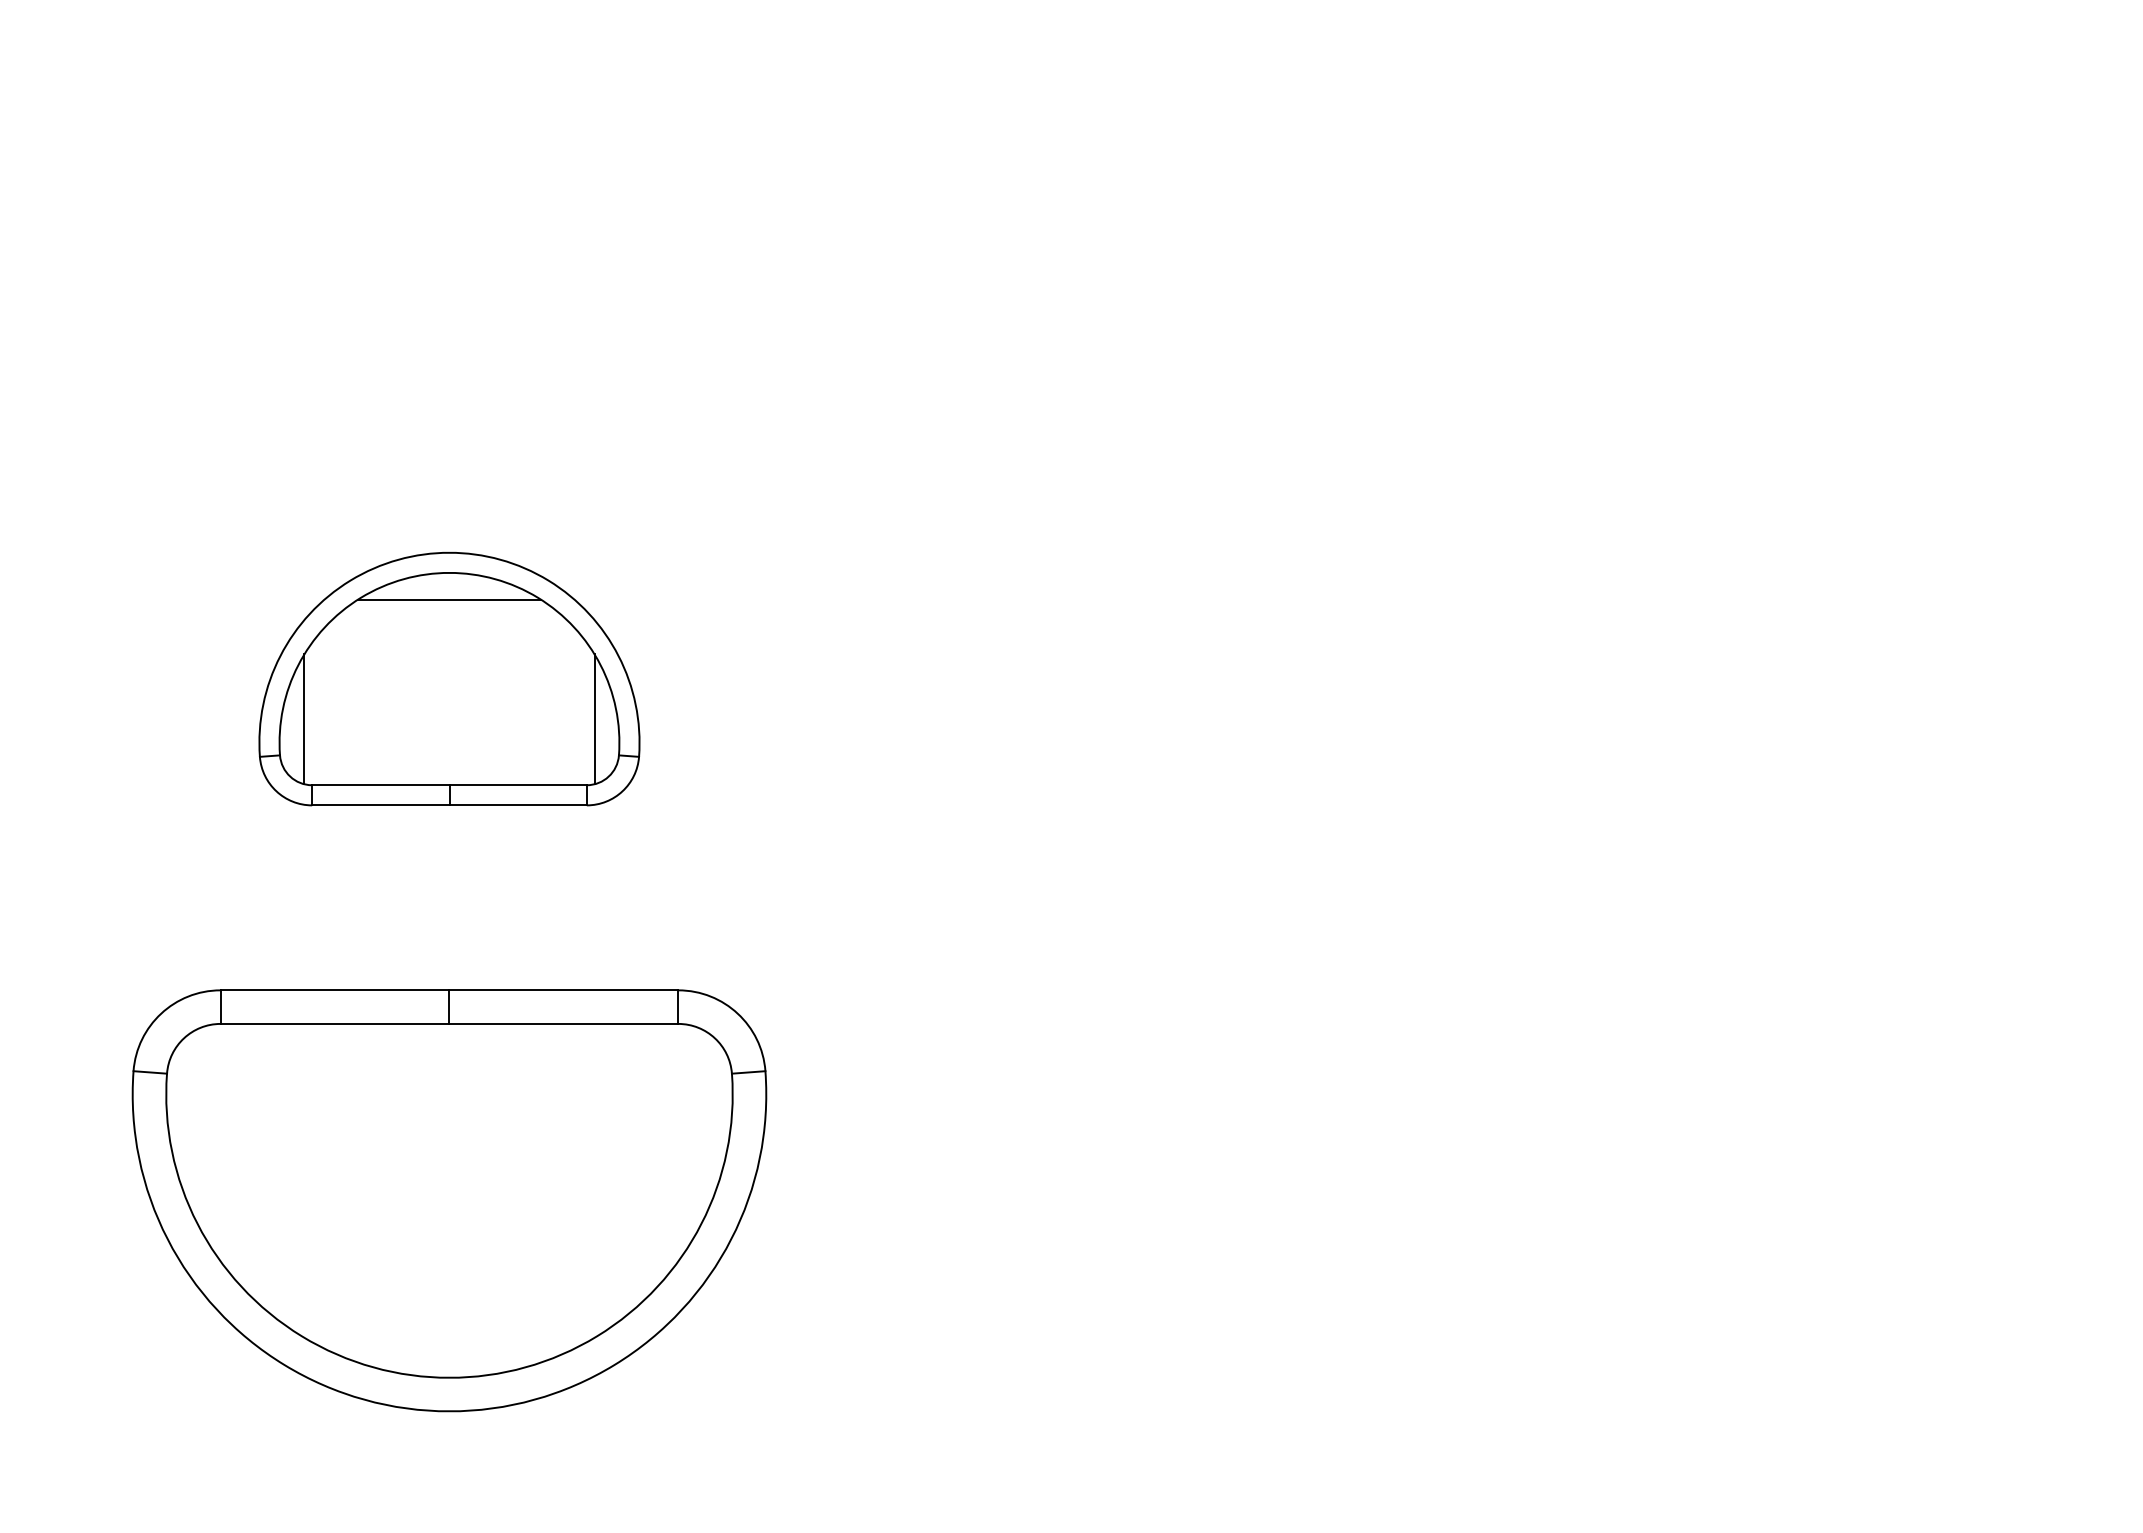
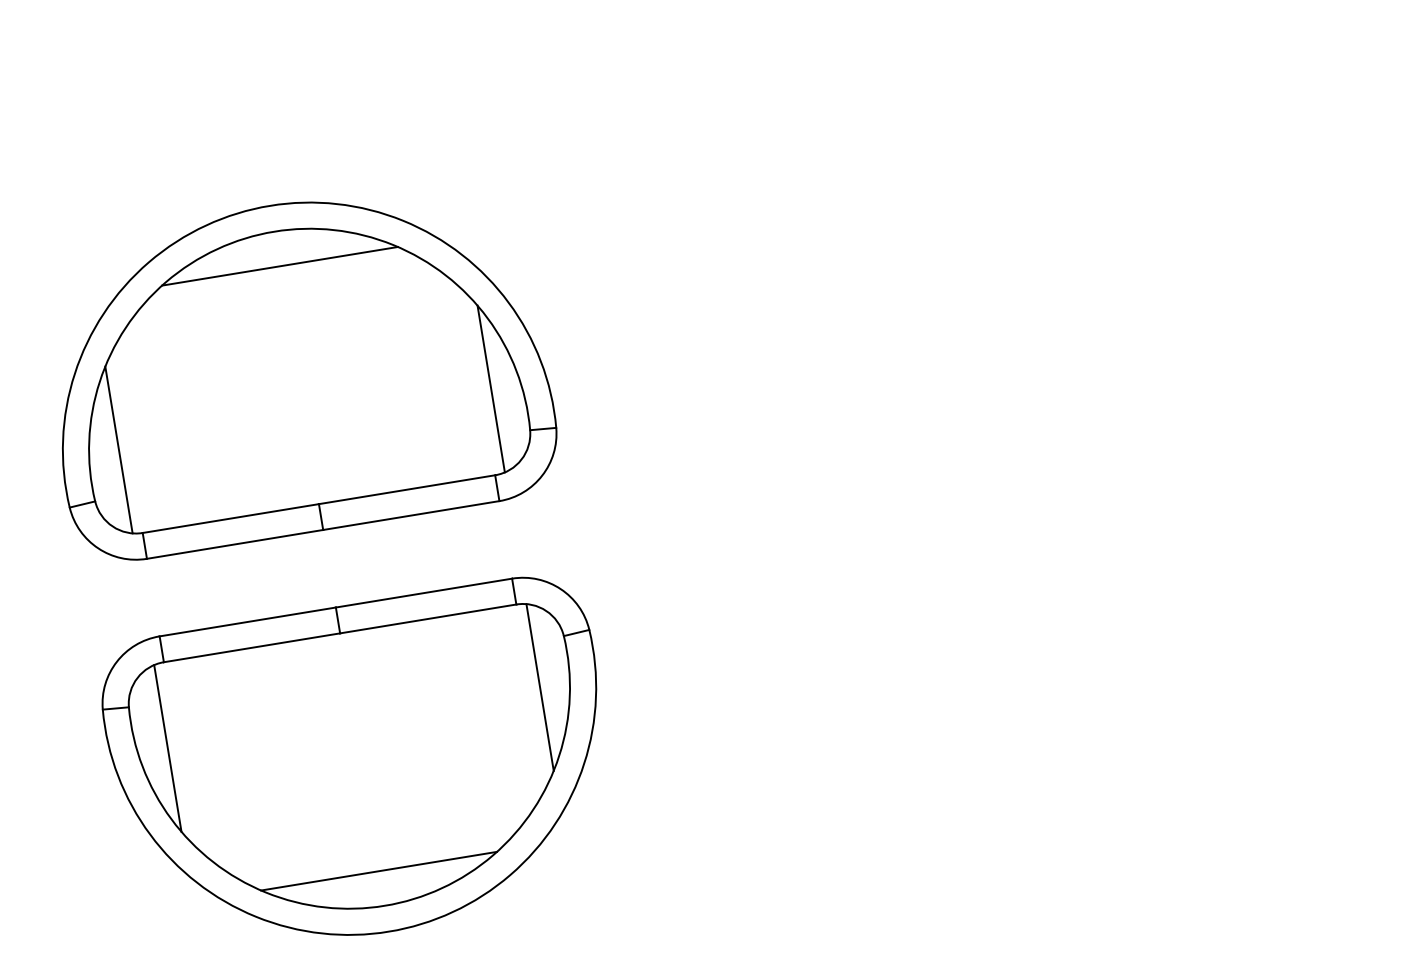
part: (449, 678) -> (296, 367), size x1.67
line: (207, 1133) -> (167, 748), added
line: (691, 1133) -> (540, 687), added
line: (449, 1332) -> (379, 870), added

